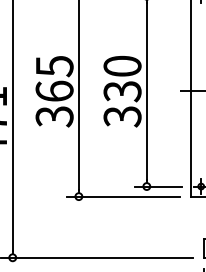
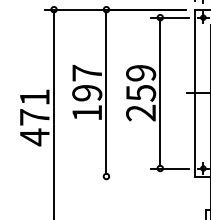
text: (54, 90) -> (87, 92), 365 -> 197
text: (123, 91) -> (141, 93), 330 -> 259
line: (123, 196) -> (141, 176), removed

